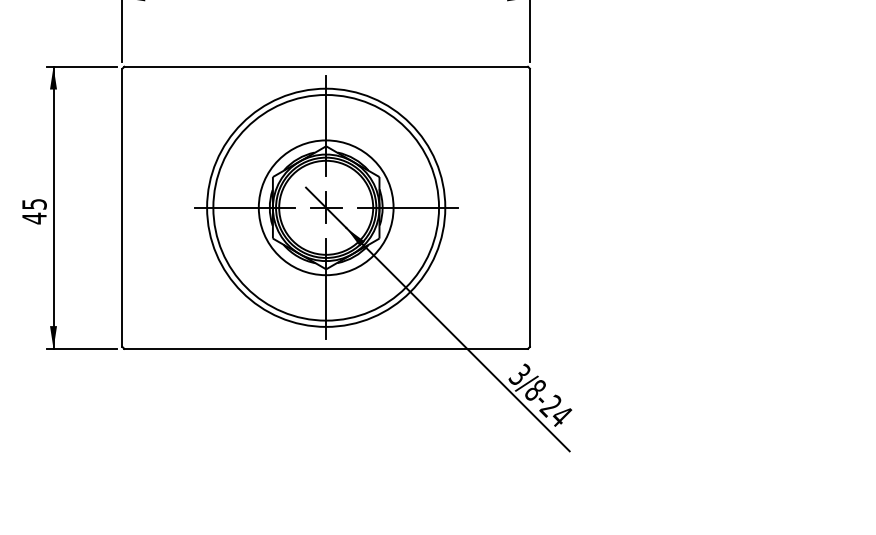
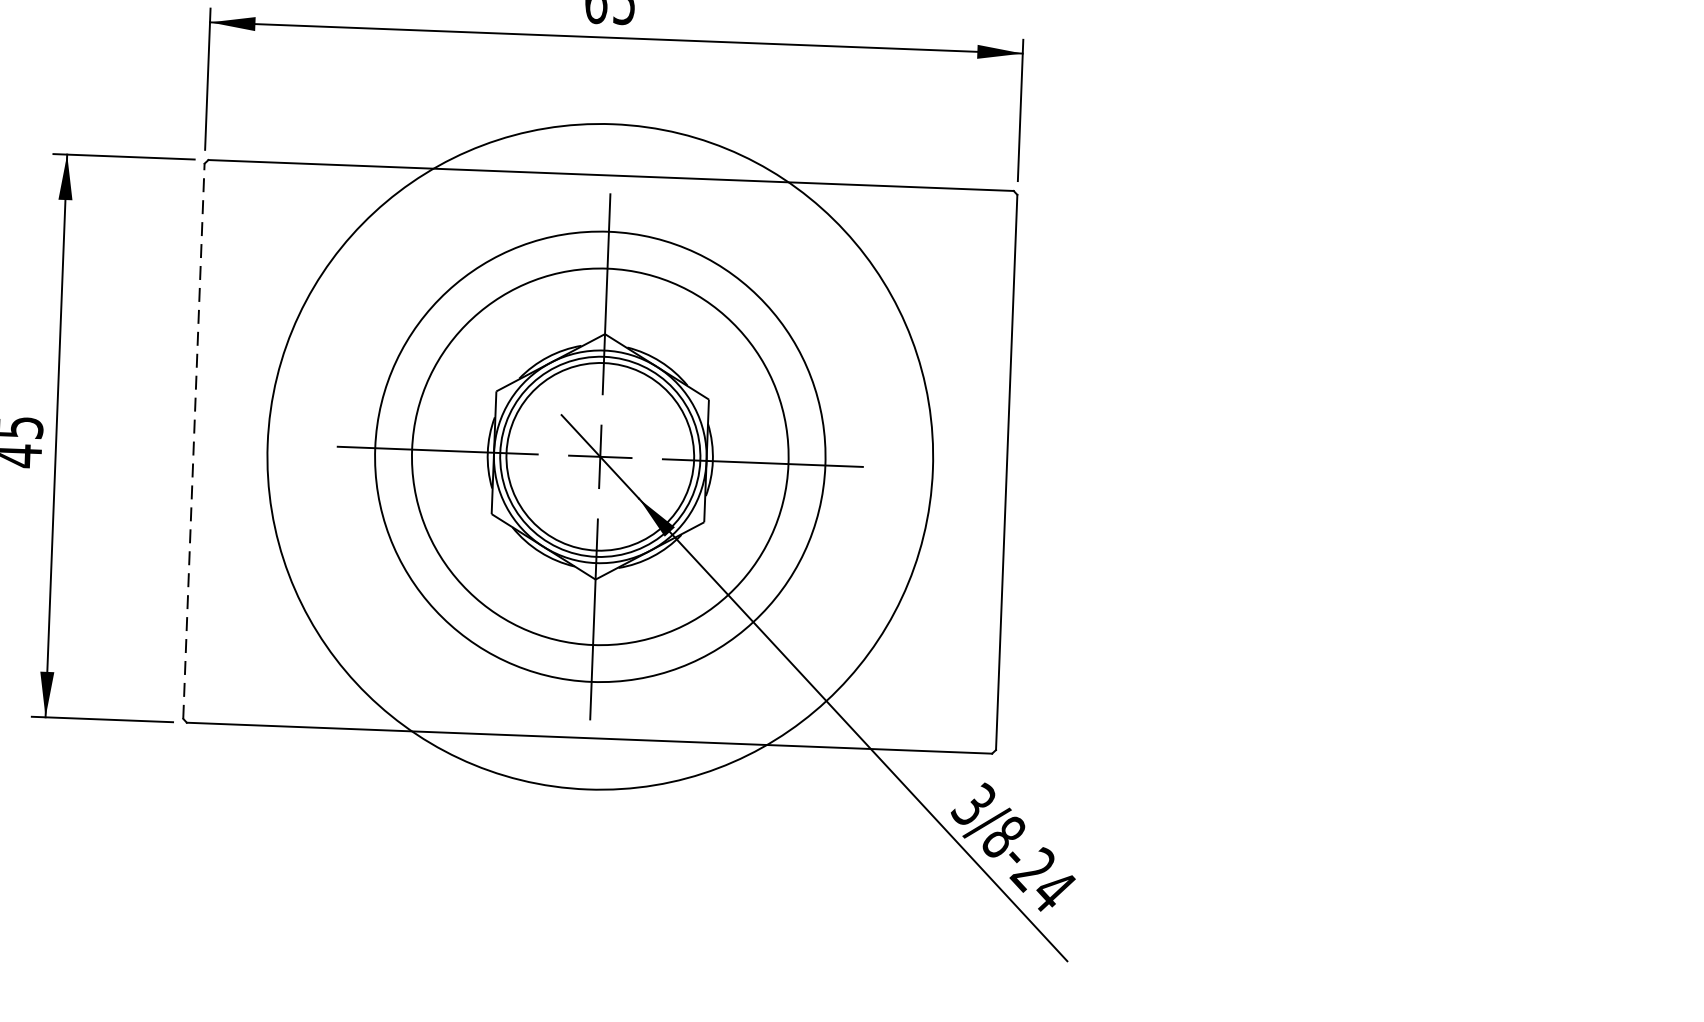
line: (122, 207) -> (193, 440), solid -> dashed
circle: (325, 207) -> (598, 456), size x1.4
circle: (326, 207) -> (600, 456), size x1.4

